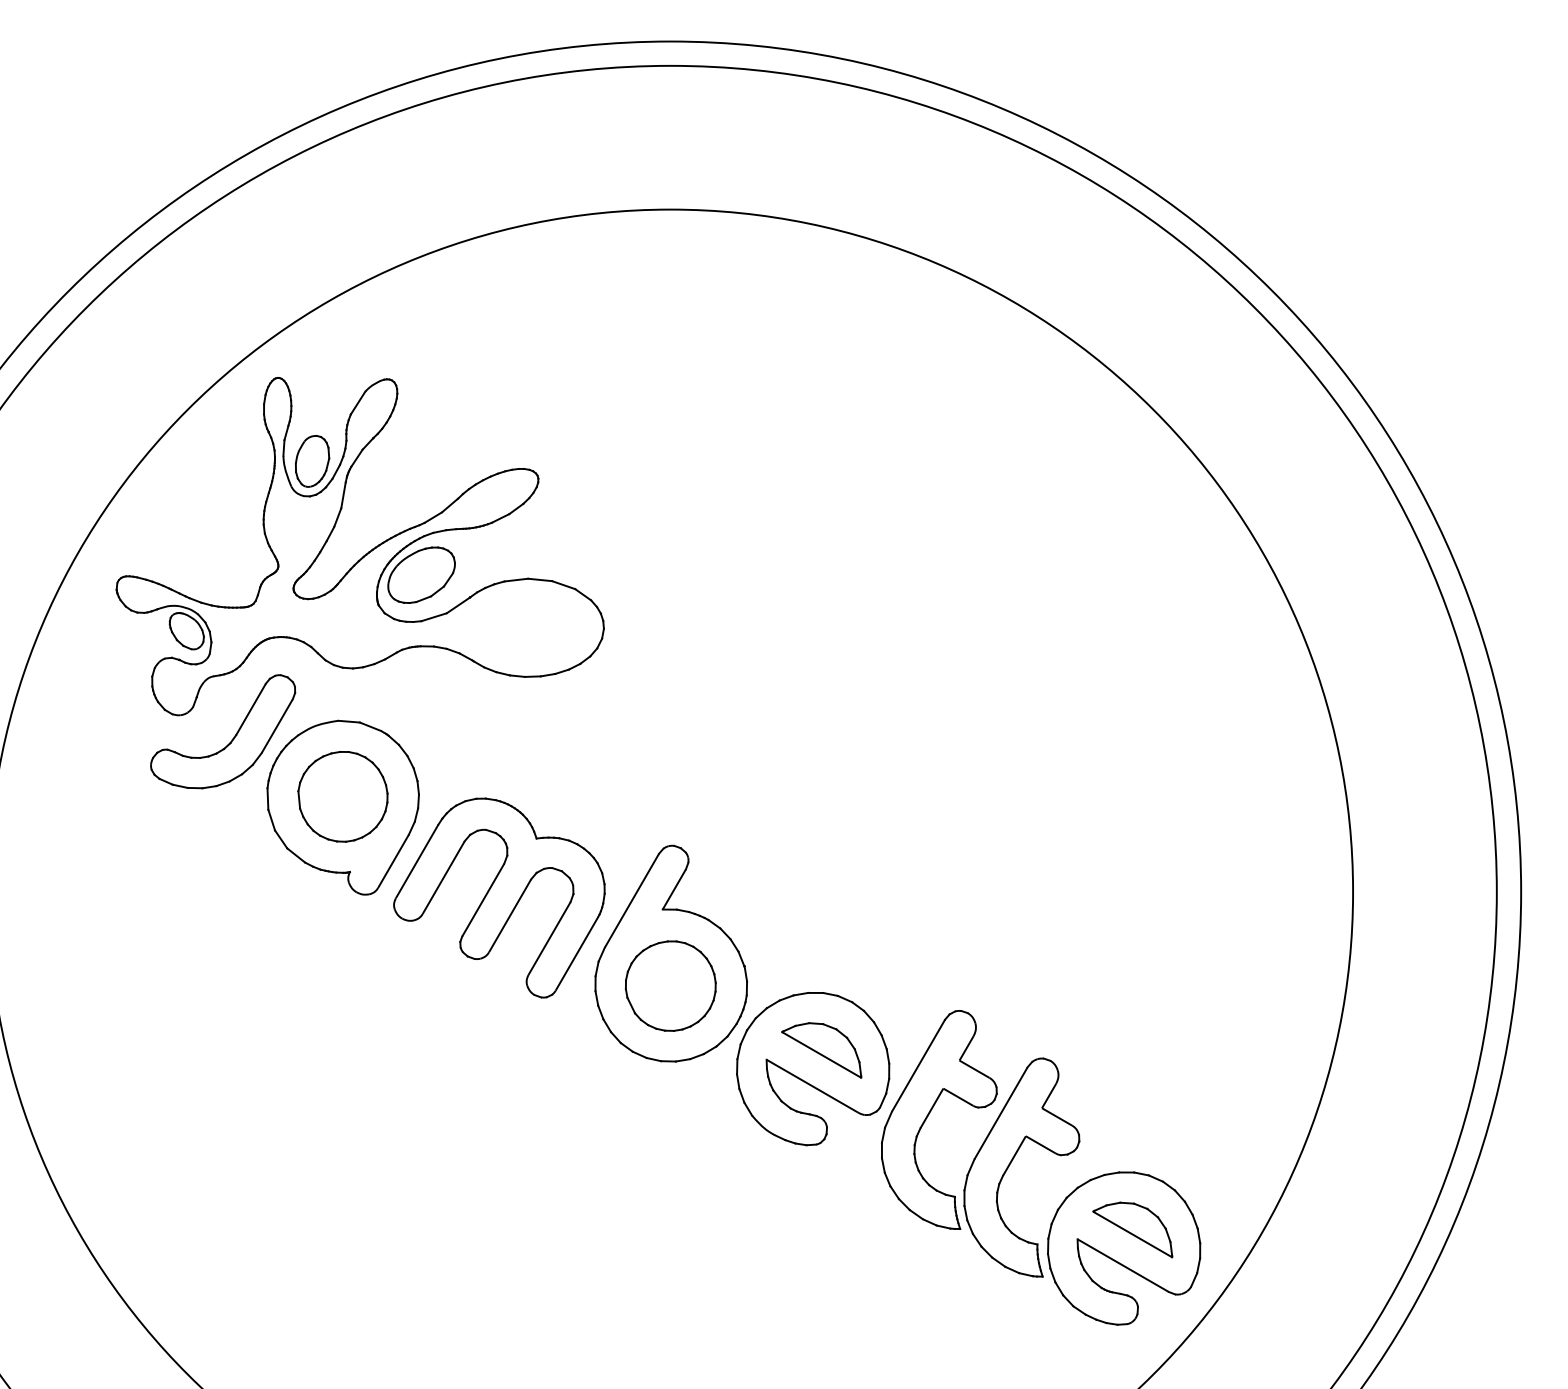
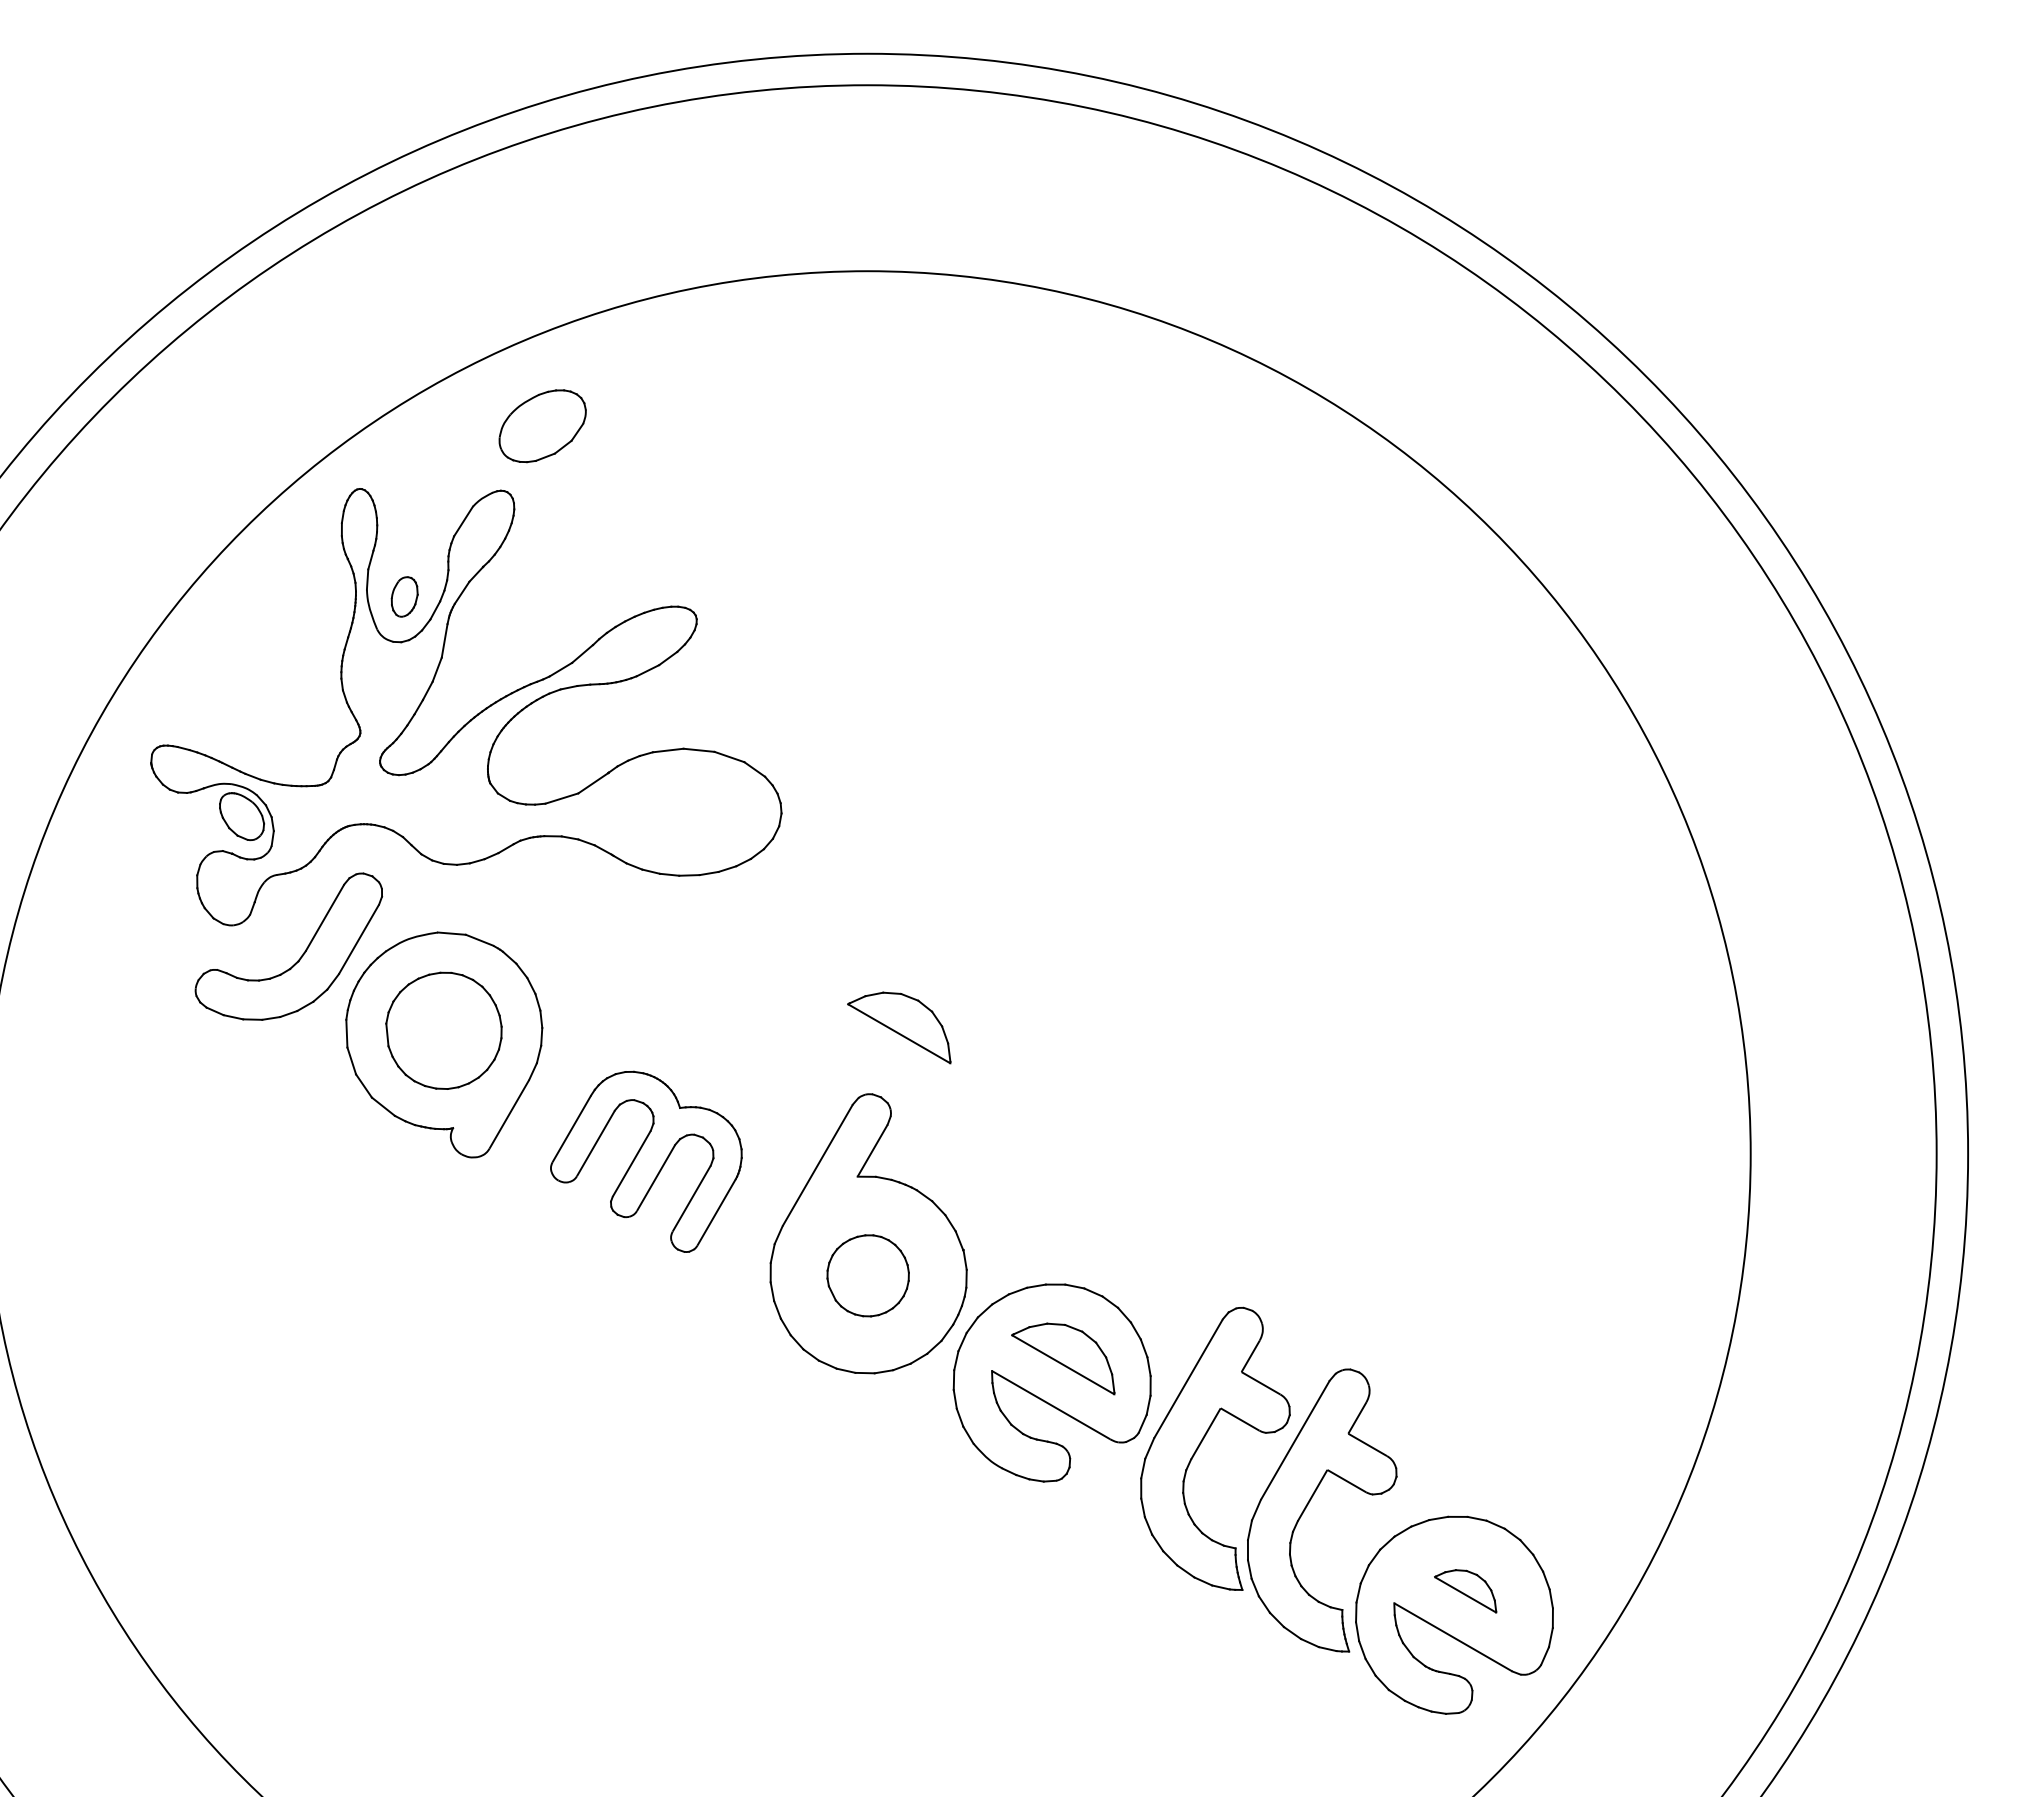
part: (312, 461) -> (404, 596), size x0.6
part: (421, 575) -> (542, 426), moved
part: (695, 794) -> (899, 1027), added
part: (499, 897) -> (646, 1161), size x0.7
part: (671, 985) -> (868, 1275), size x0.7
part: (1132, 1230) -> (1465, 1591), size x0.6

